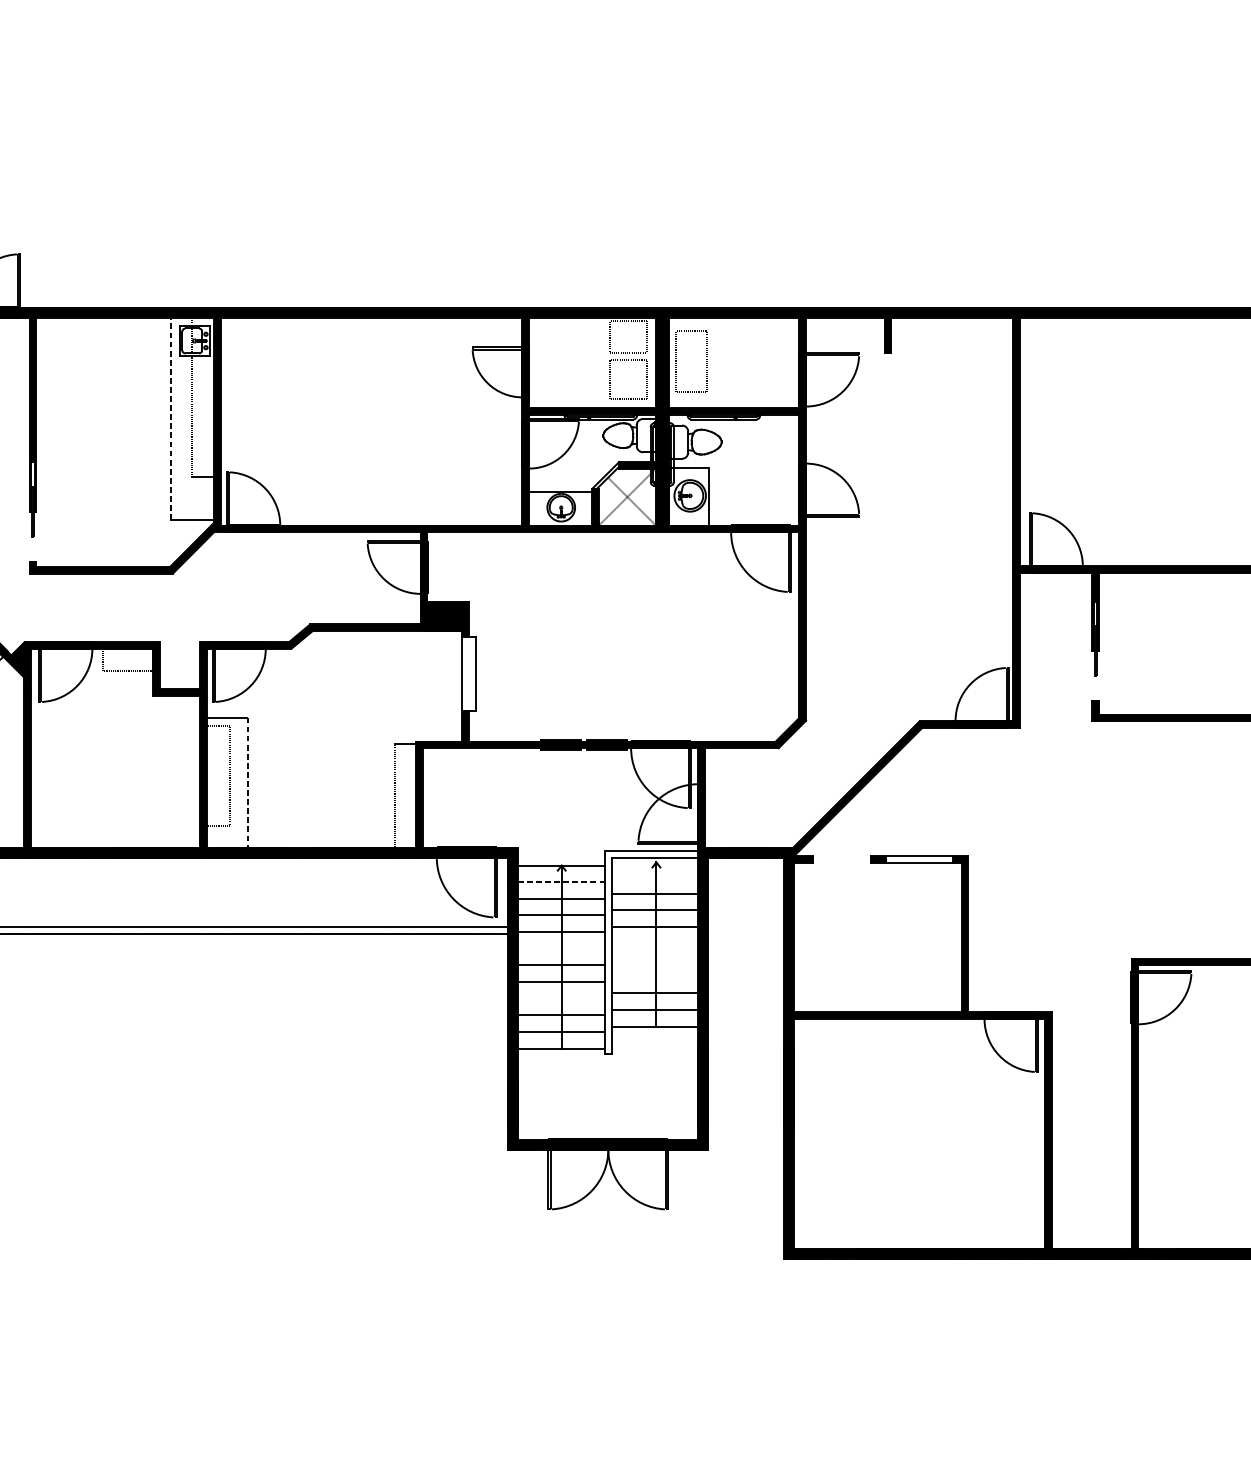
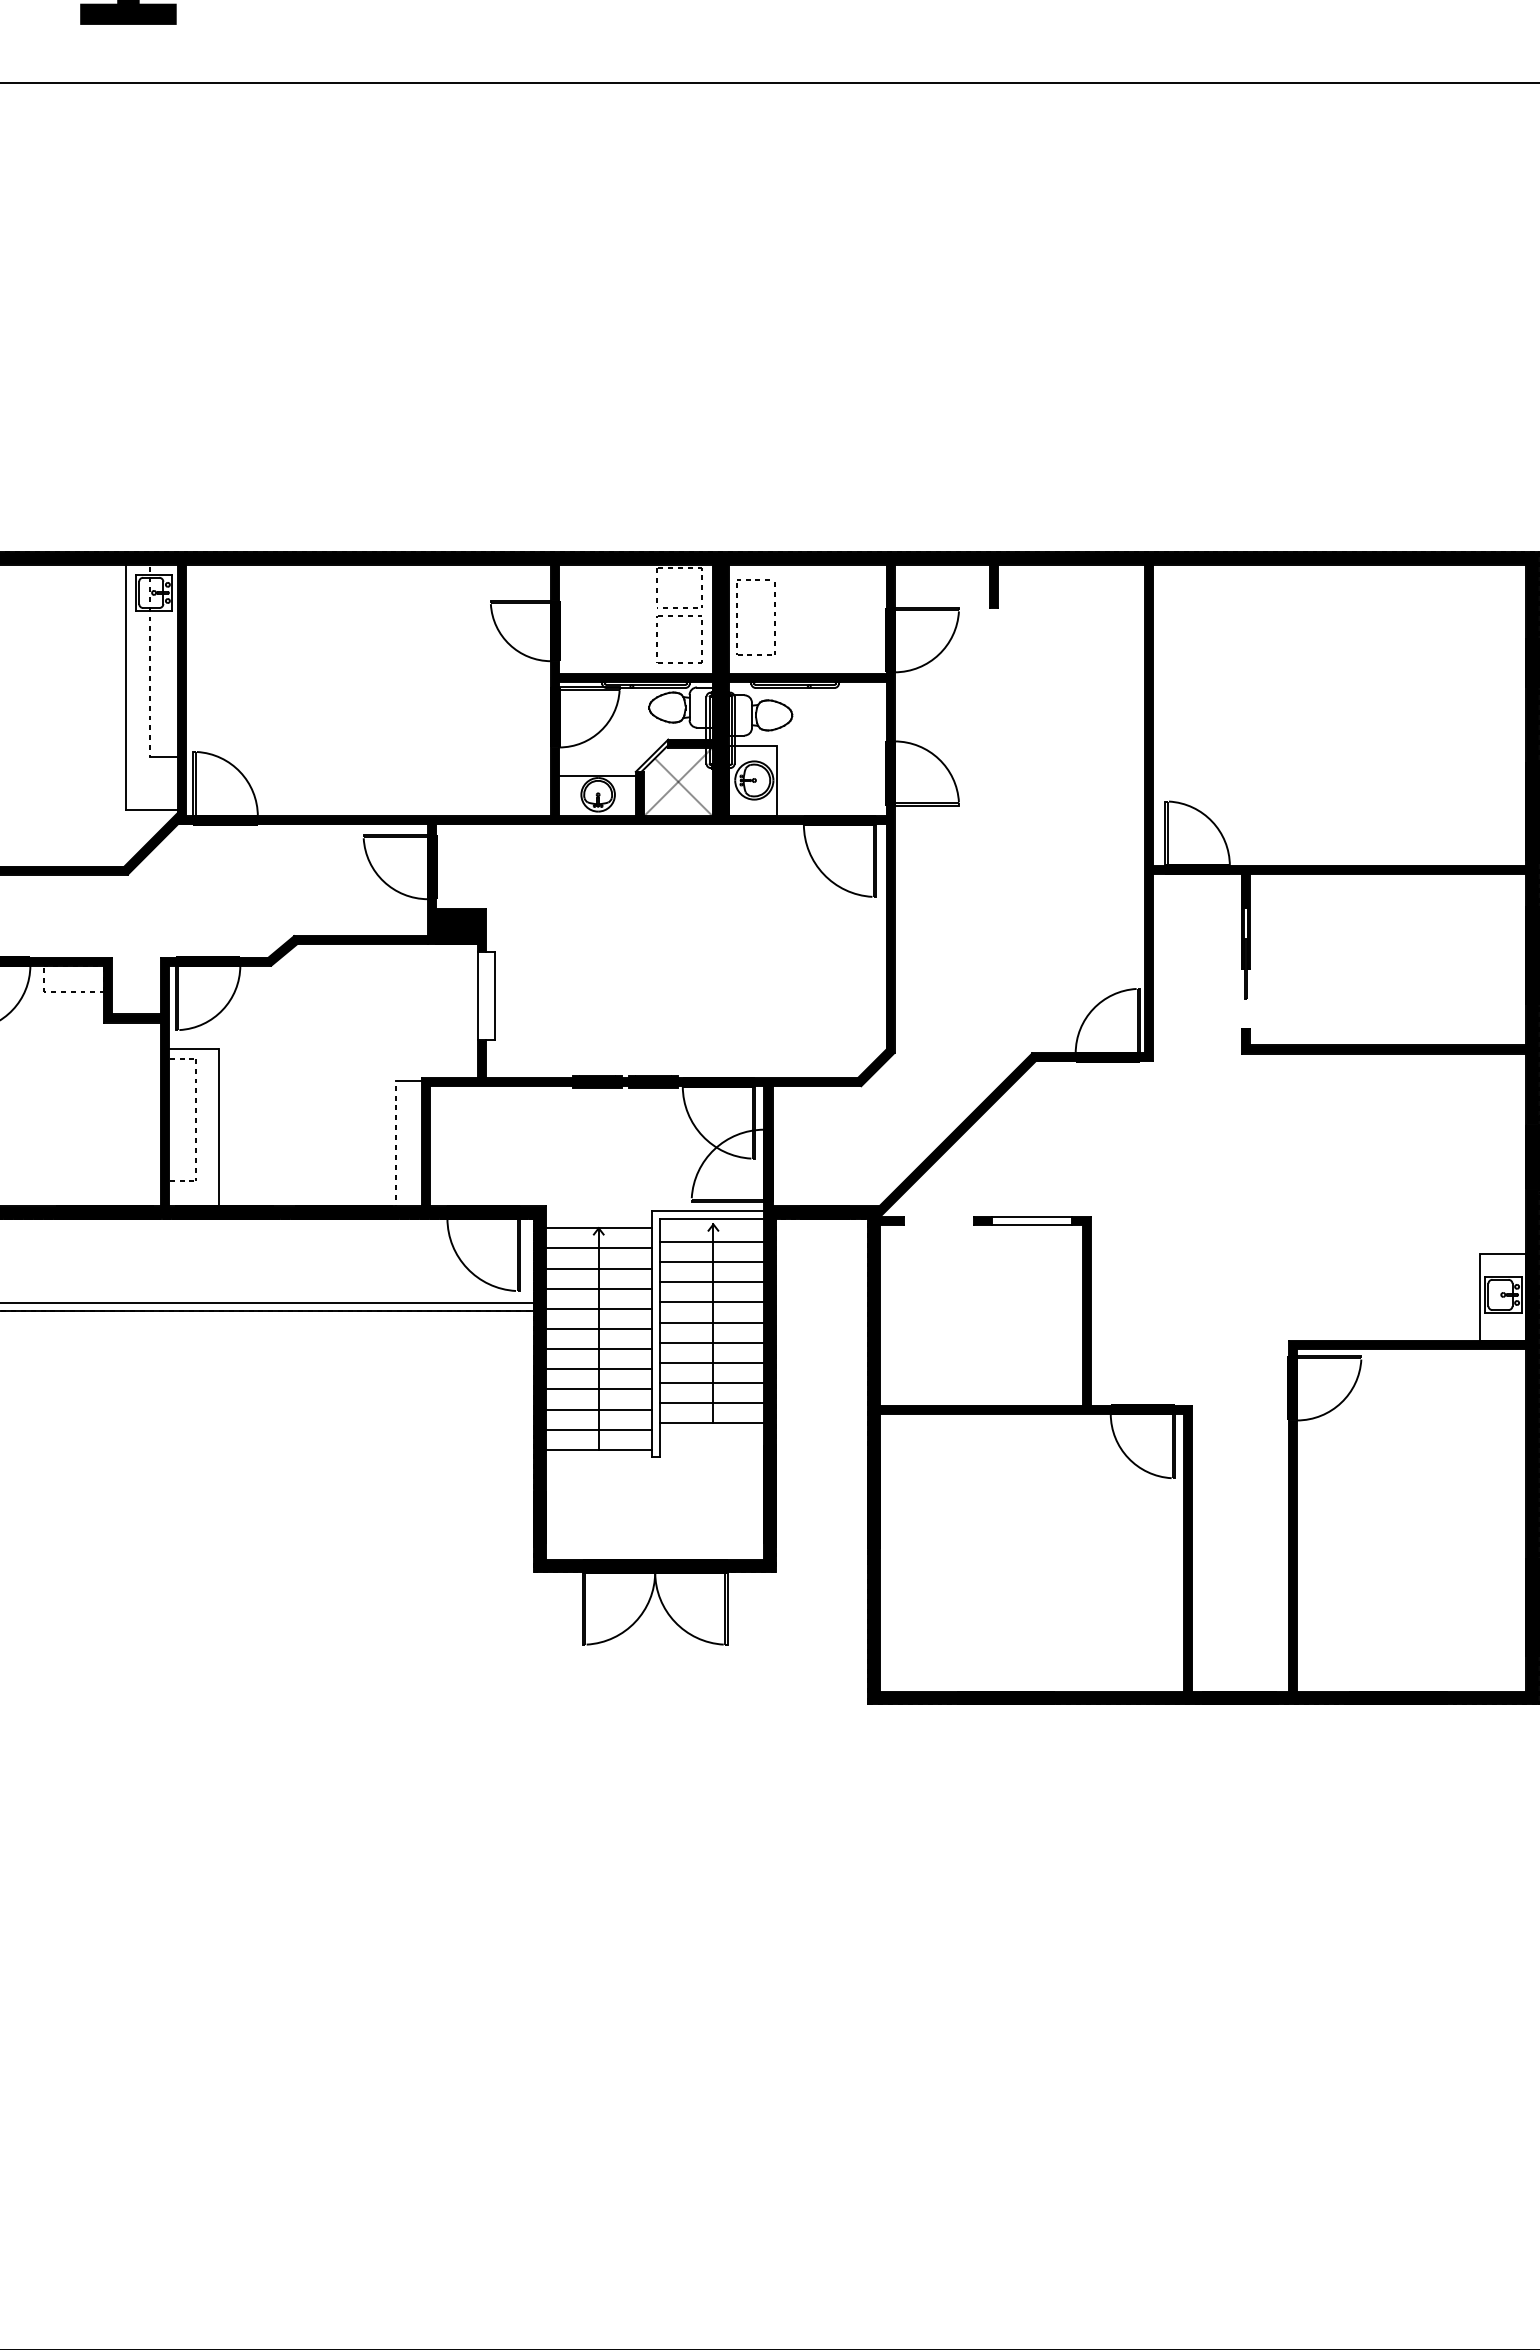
line: (170, 419) -> (125, 687), dashed -> solid
line: (247, 782) -> (218, 1127), dashed -> solid
line: (654, 876) -> (711, 1241), added
line: (561, 882) -> (598, 1248), dashed -> solid
line: (654, 943) -> (711, 1322), added
line: (561, 948) -> (598, 1328), added
line: (654, 959) -> (711, 1342), added
line: (654, 976) -> (711, 1362), added
line: (561, 998) -> (598, 1389), added

